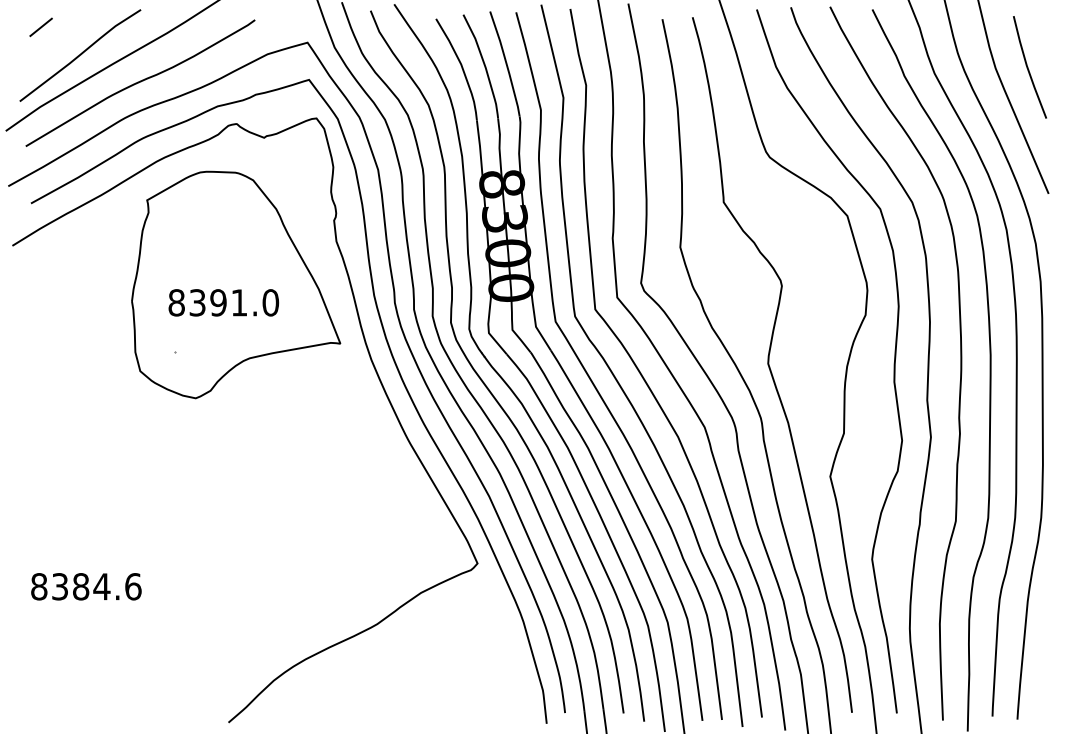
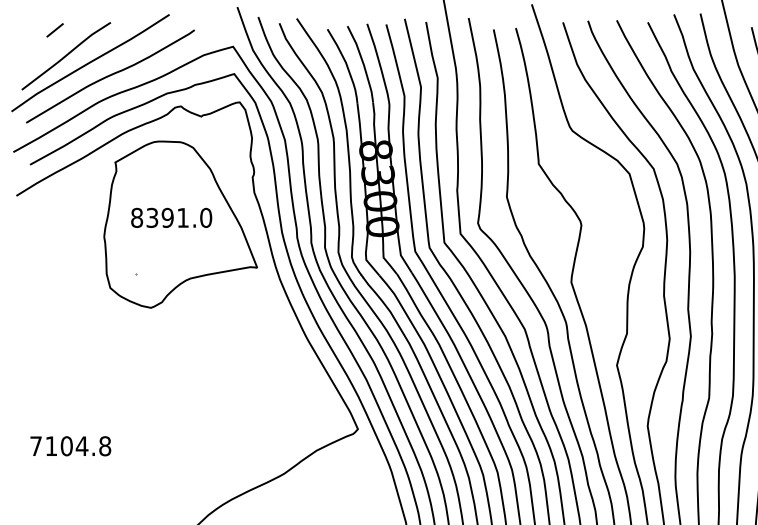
line: (40, 27) -> (54, 30), moved
text: (223, 302) -> (171, 217), moved
text: (86, 586) -> (70, 446), 8384.6 -> 7104.8

